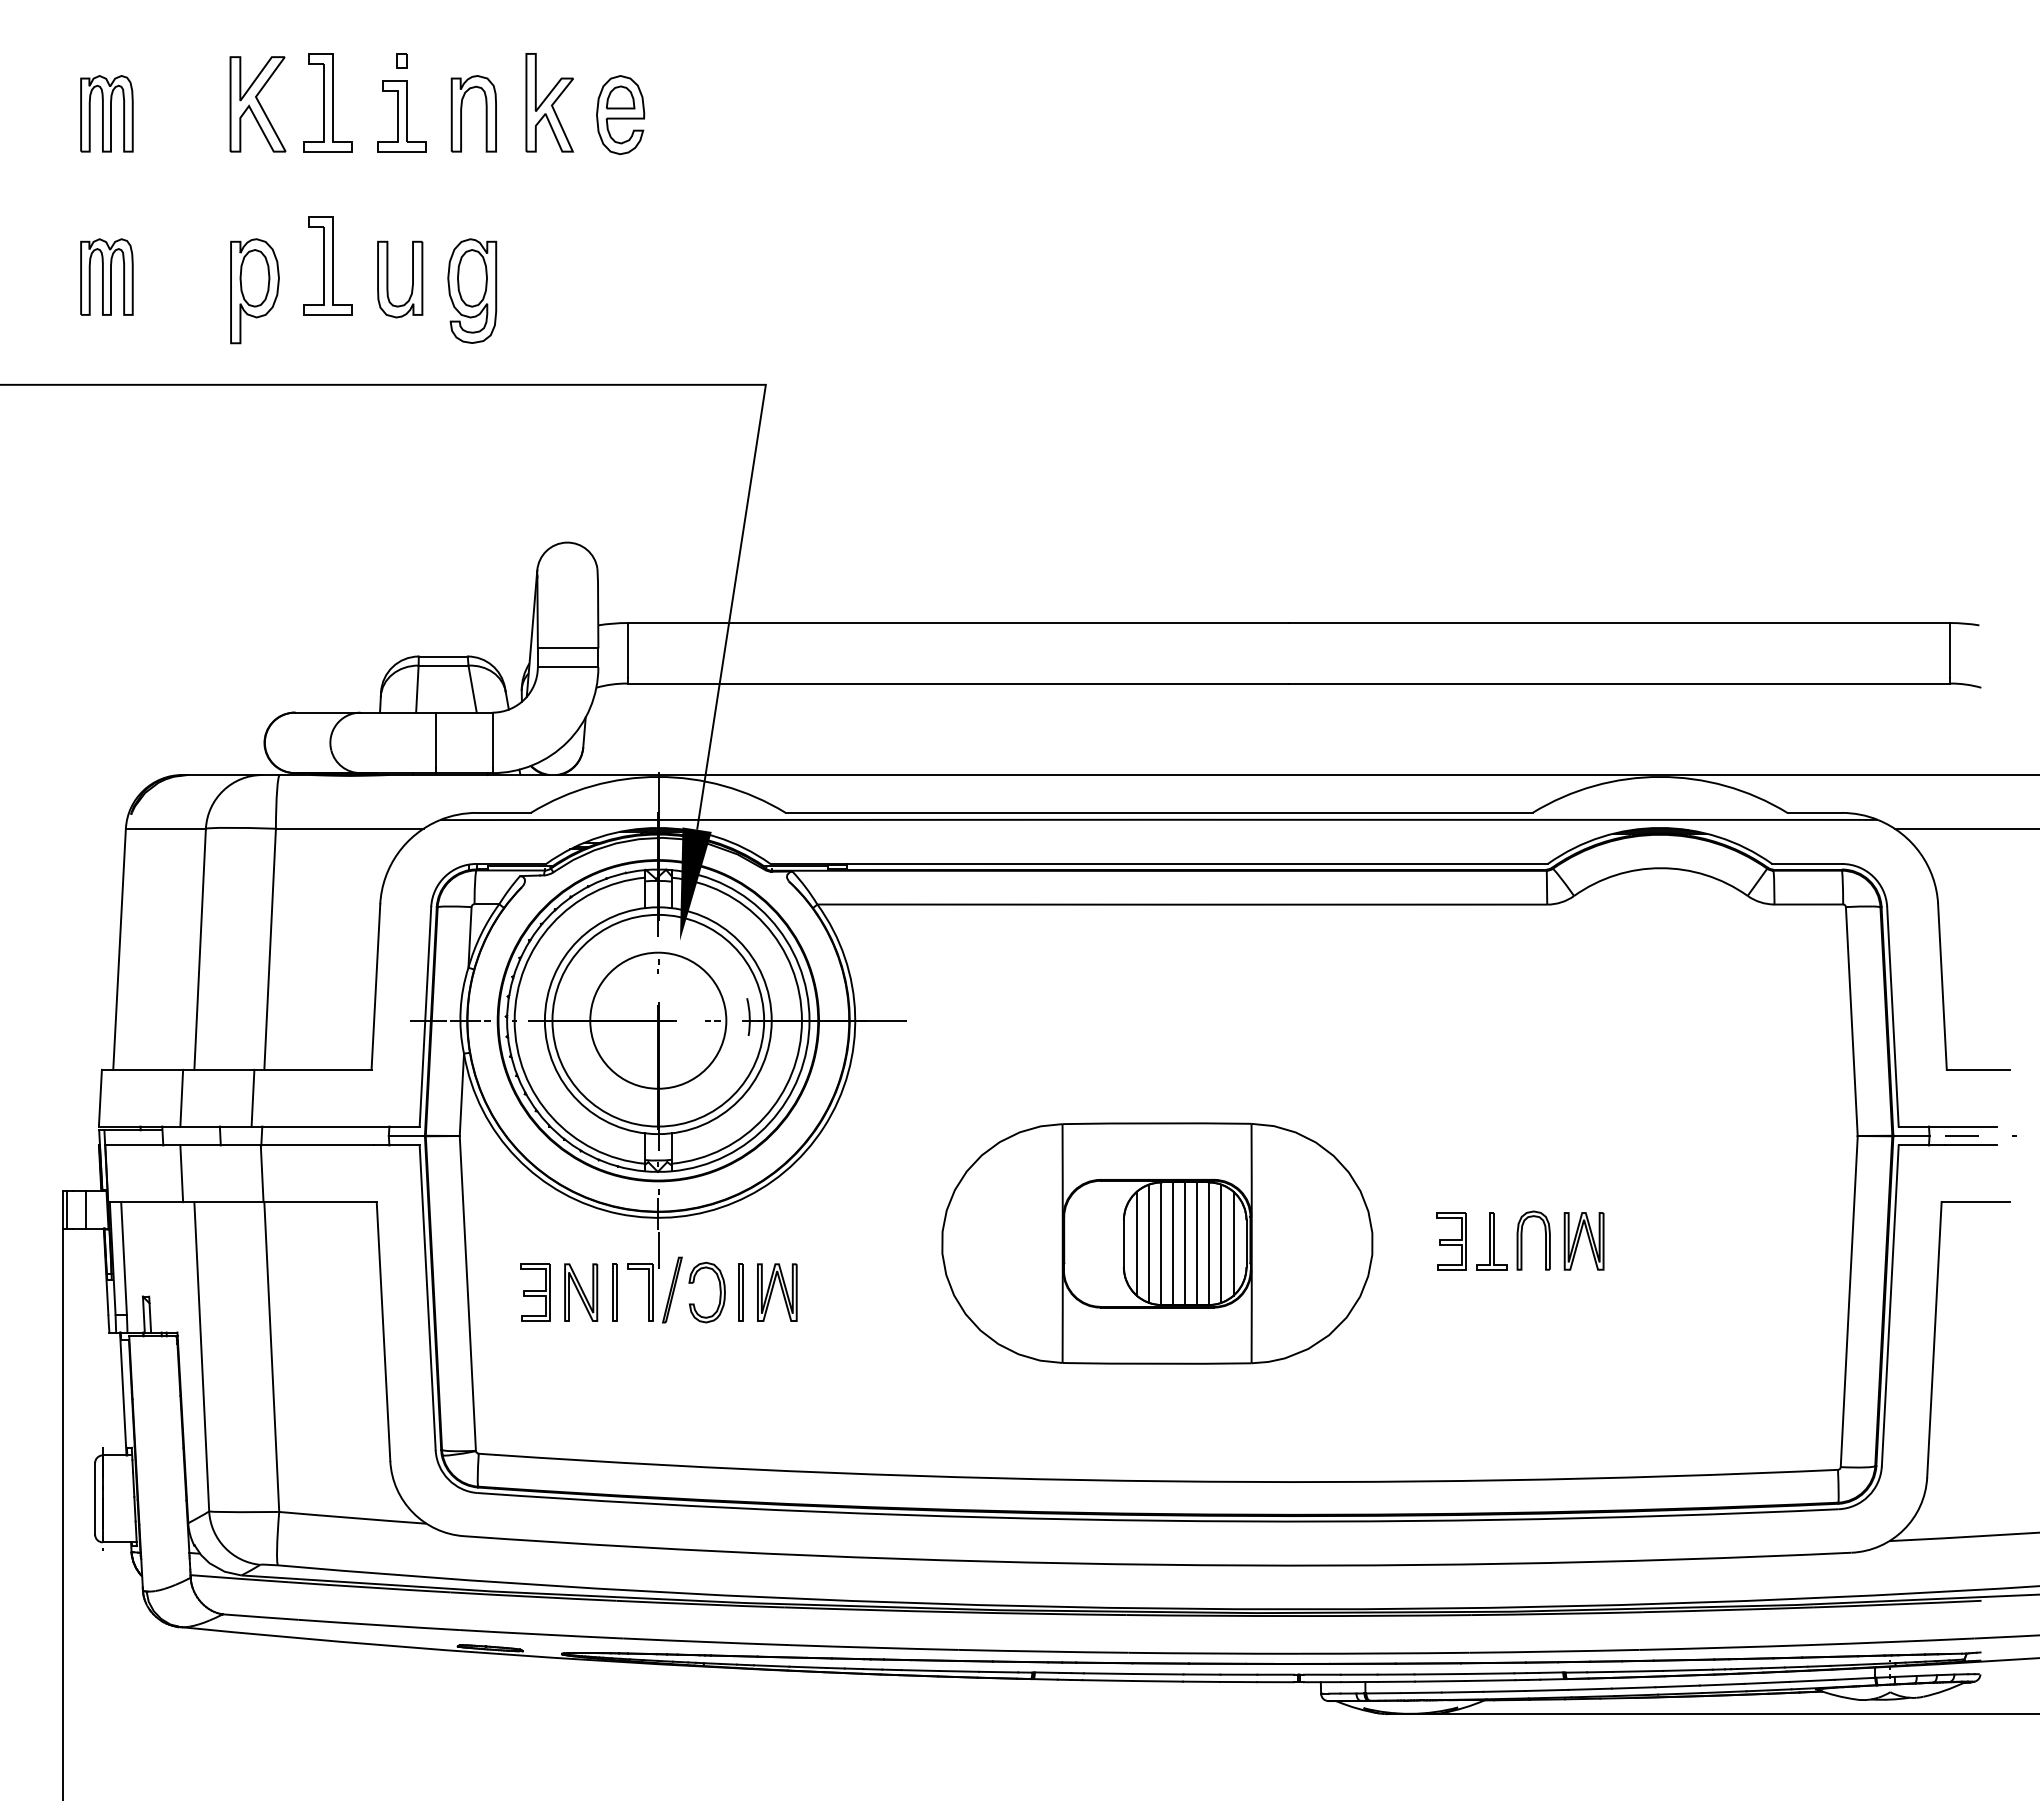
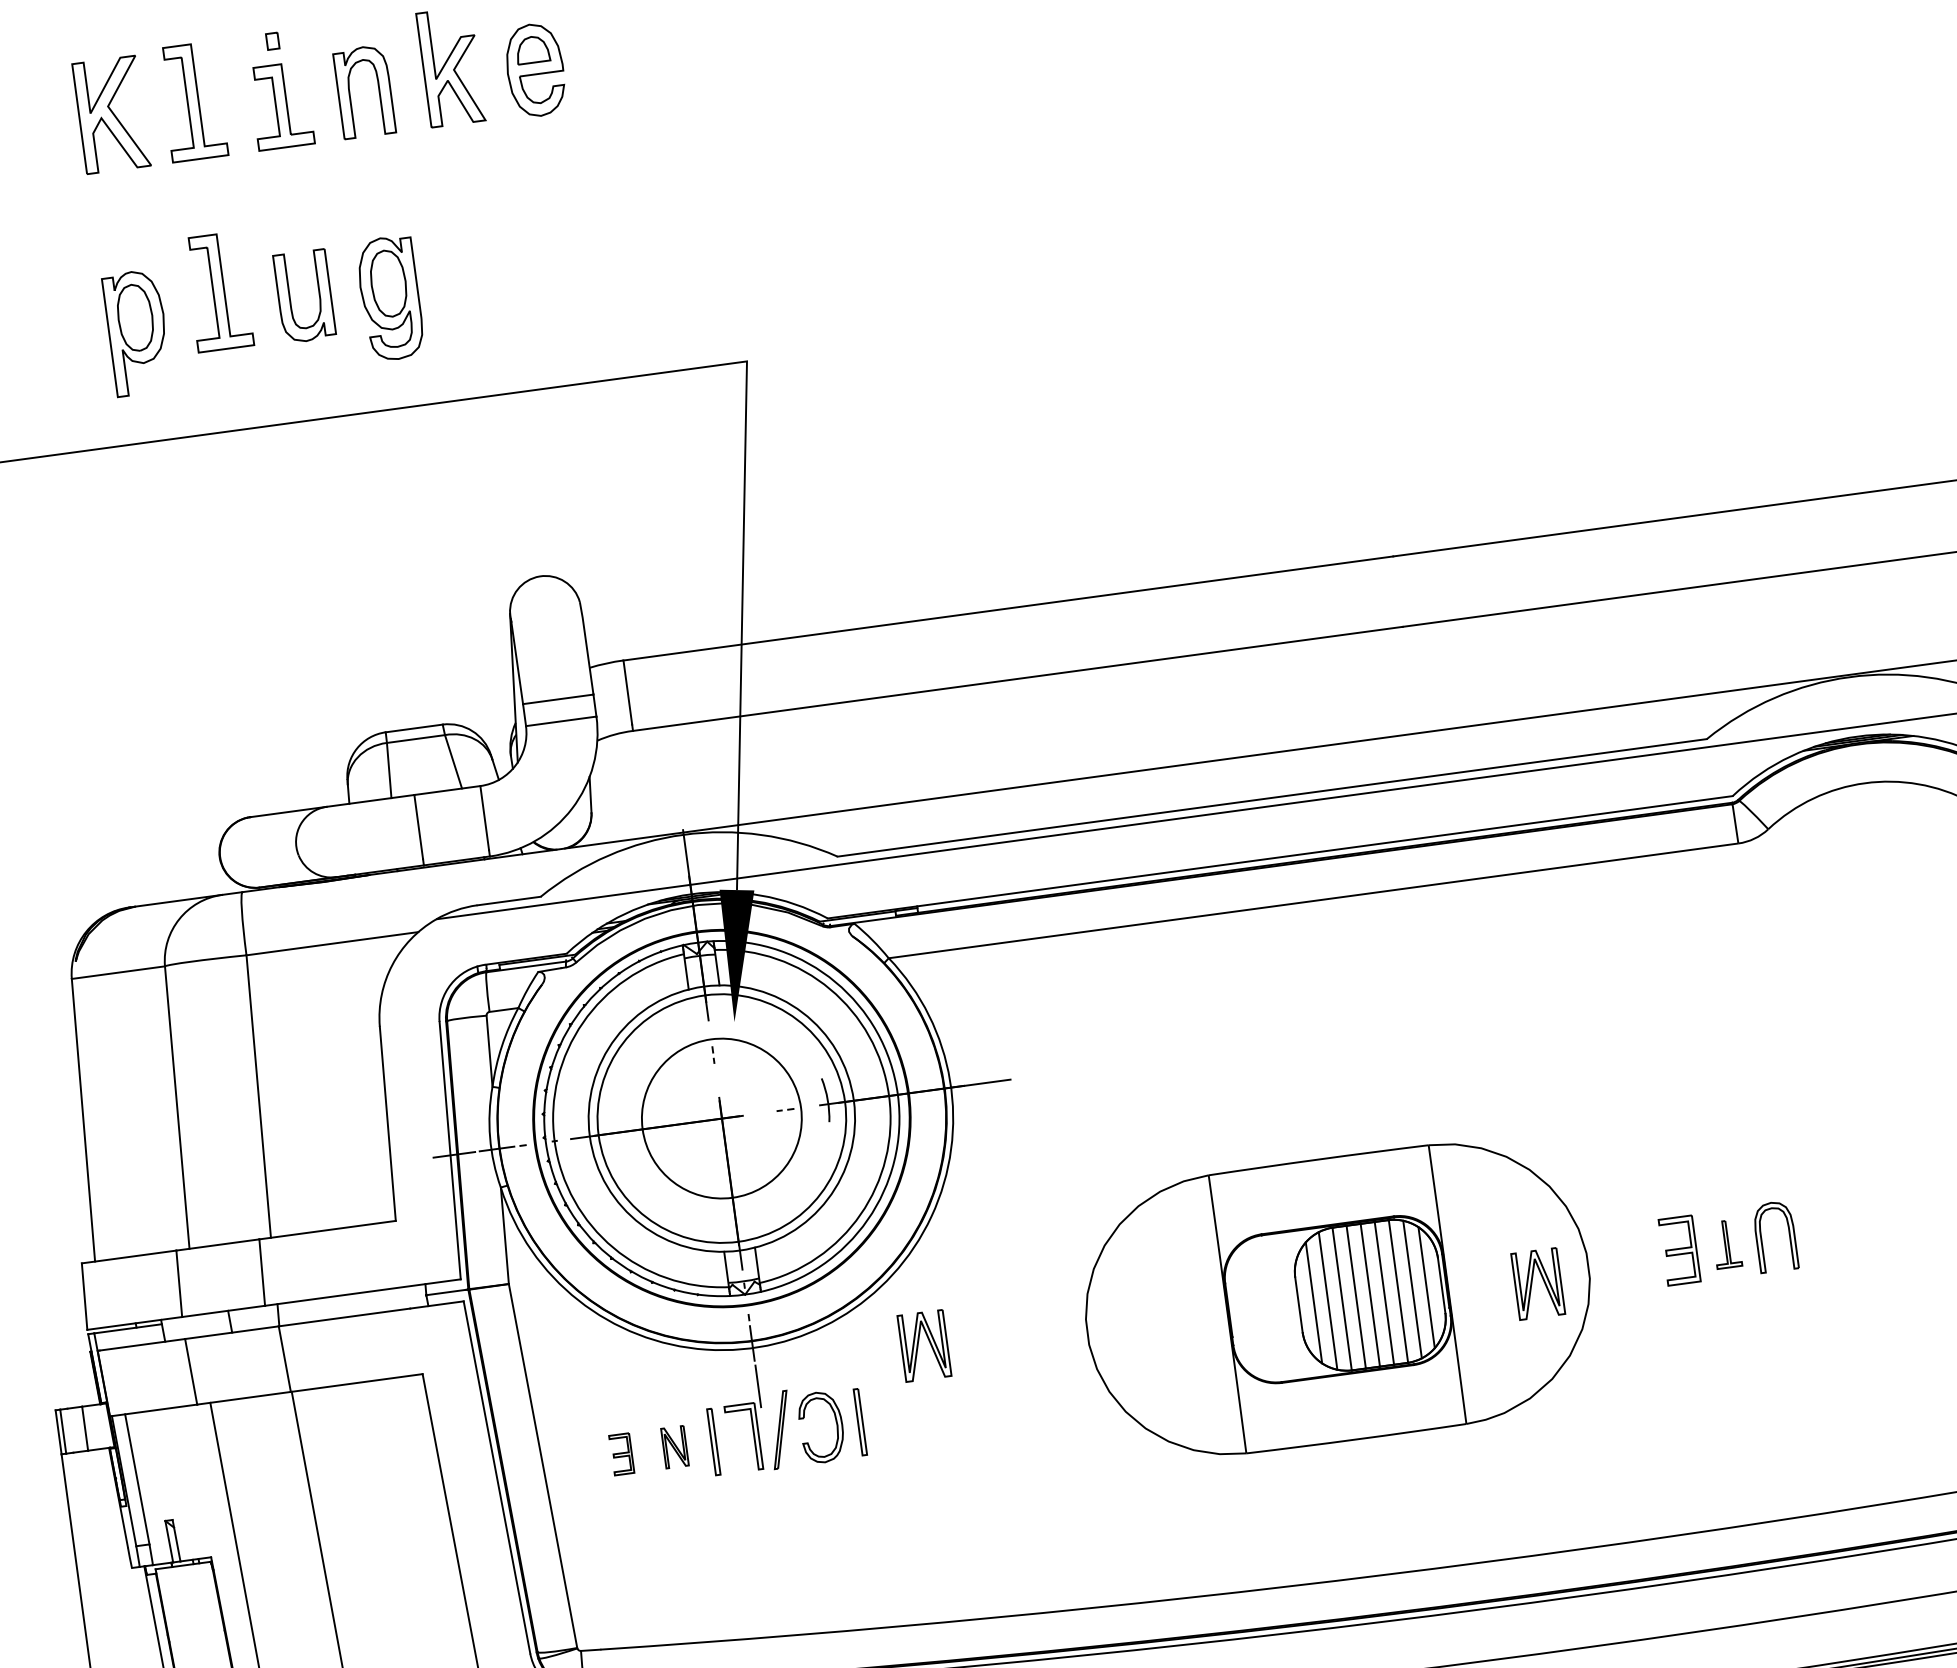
part: (1491, 1241) -> (1726, 1244), size x0.7
part: (1583, 1241) -> (1537, 1284), moved
part: (535, 1292) -> (621, 1454), size x0.6
part: (581, 1292) -> (675, 1447), size x0.6
part: (777, 1292) -> (924, 1345), moved

